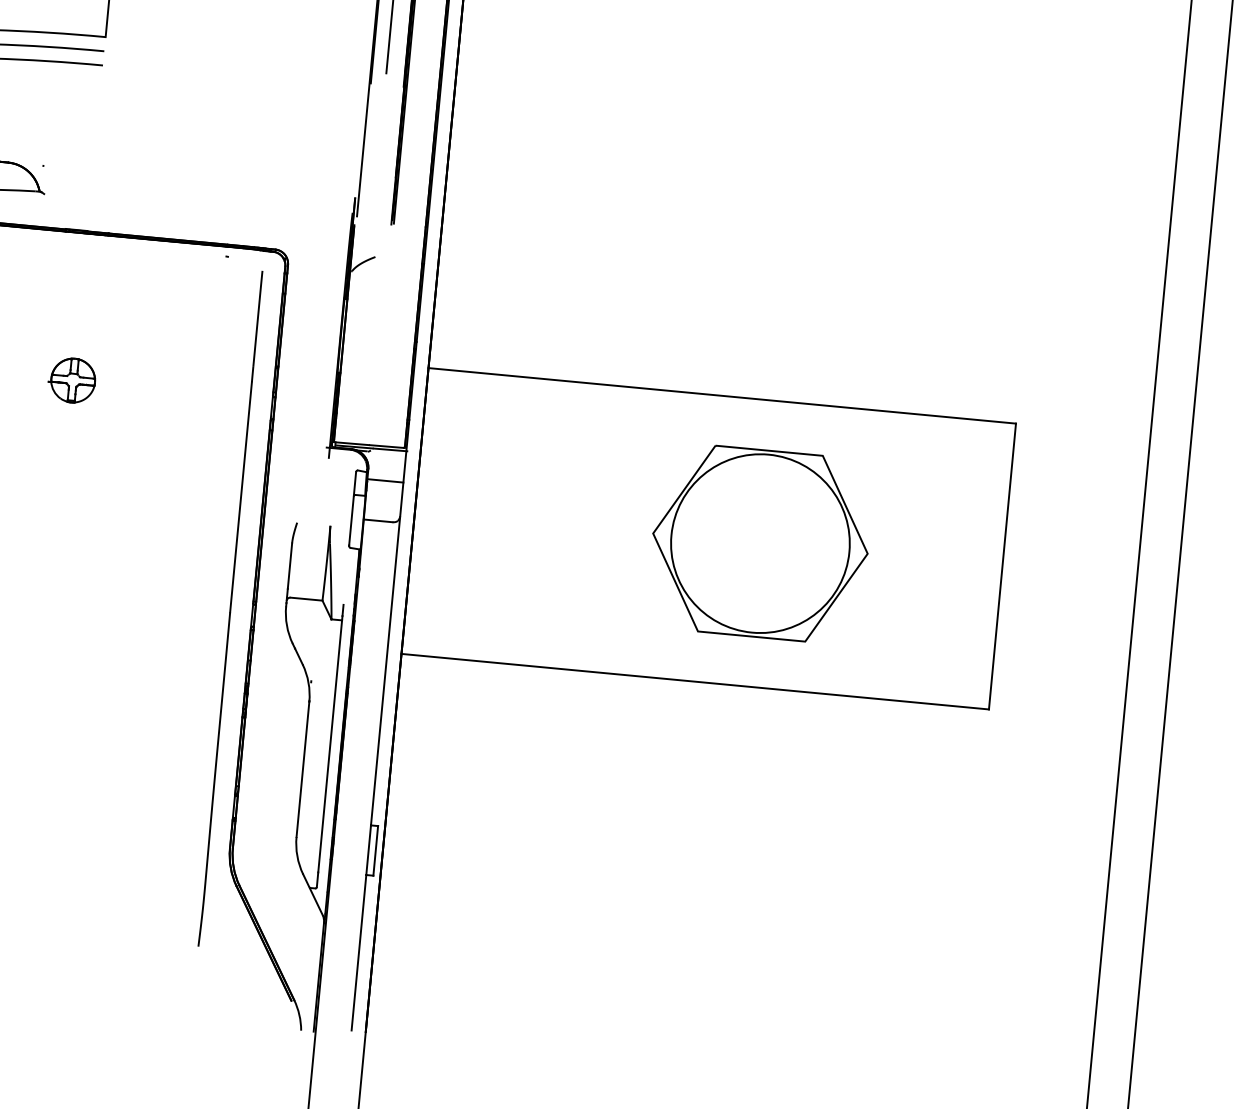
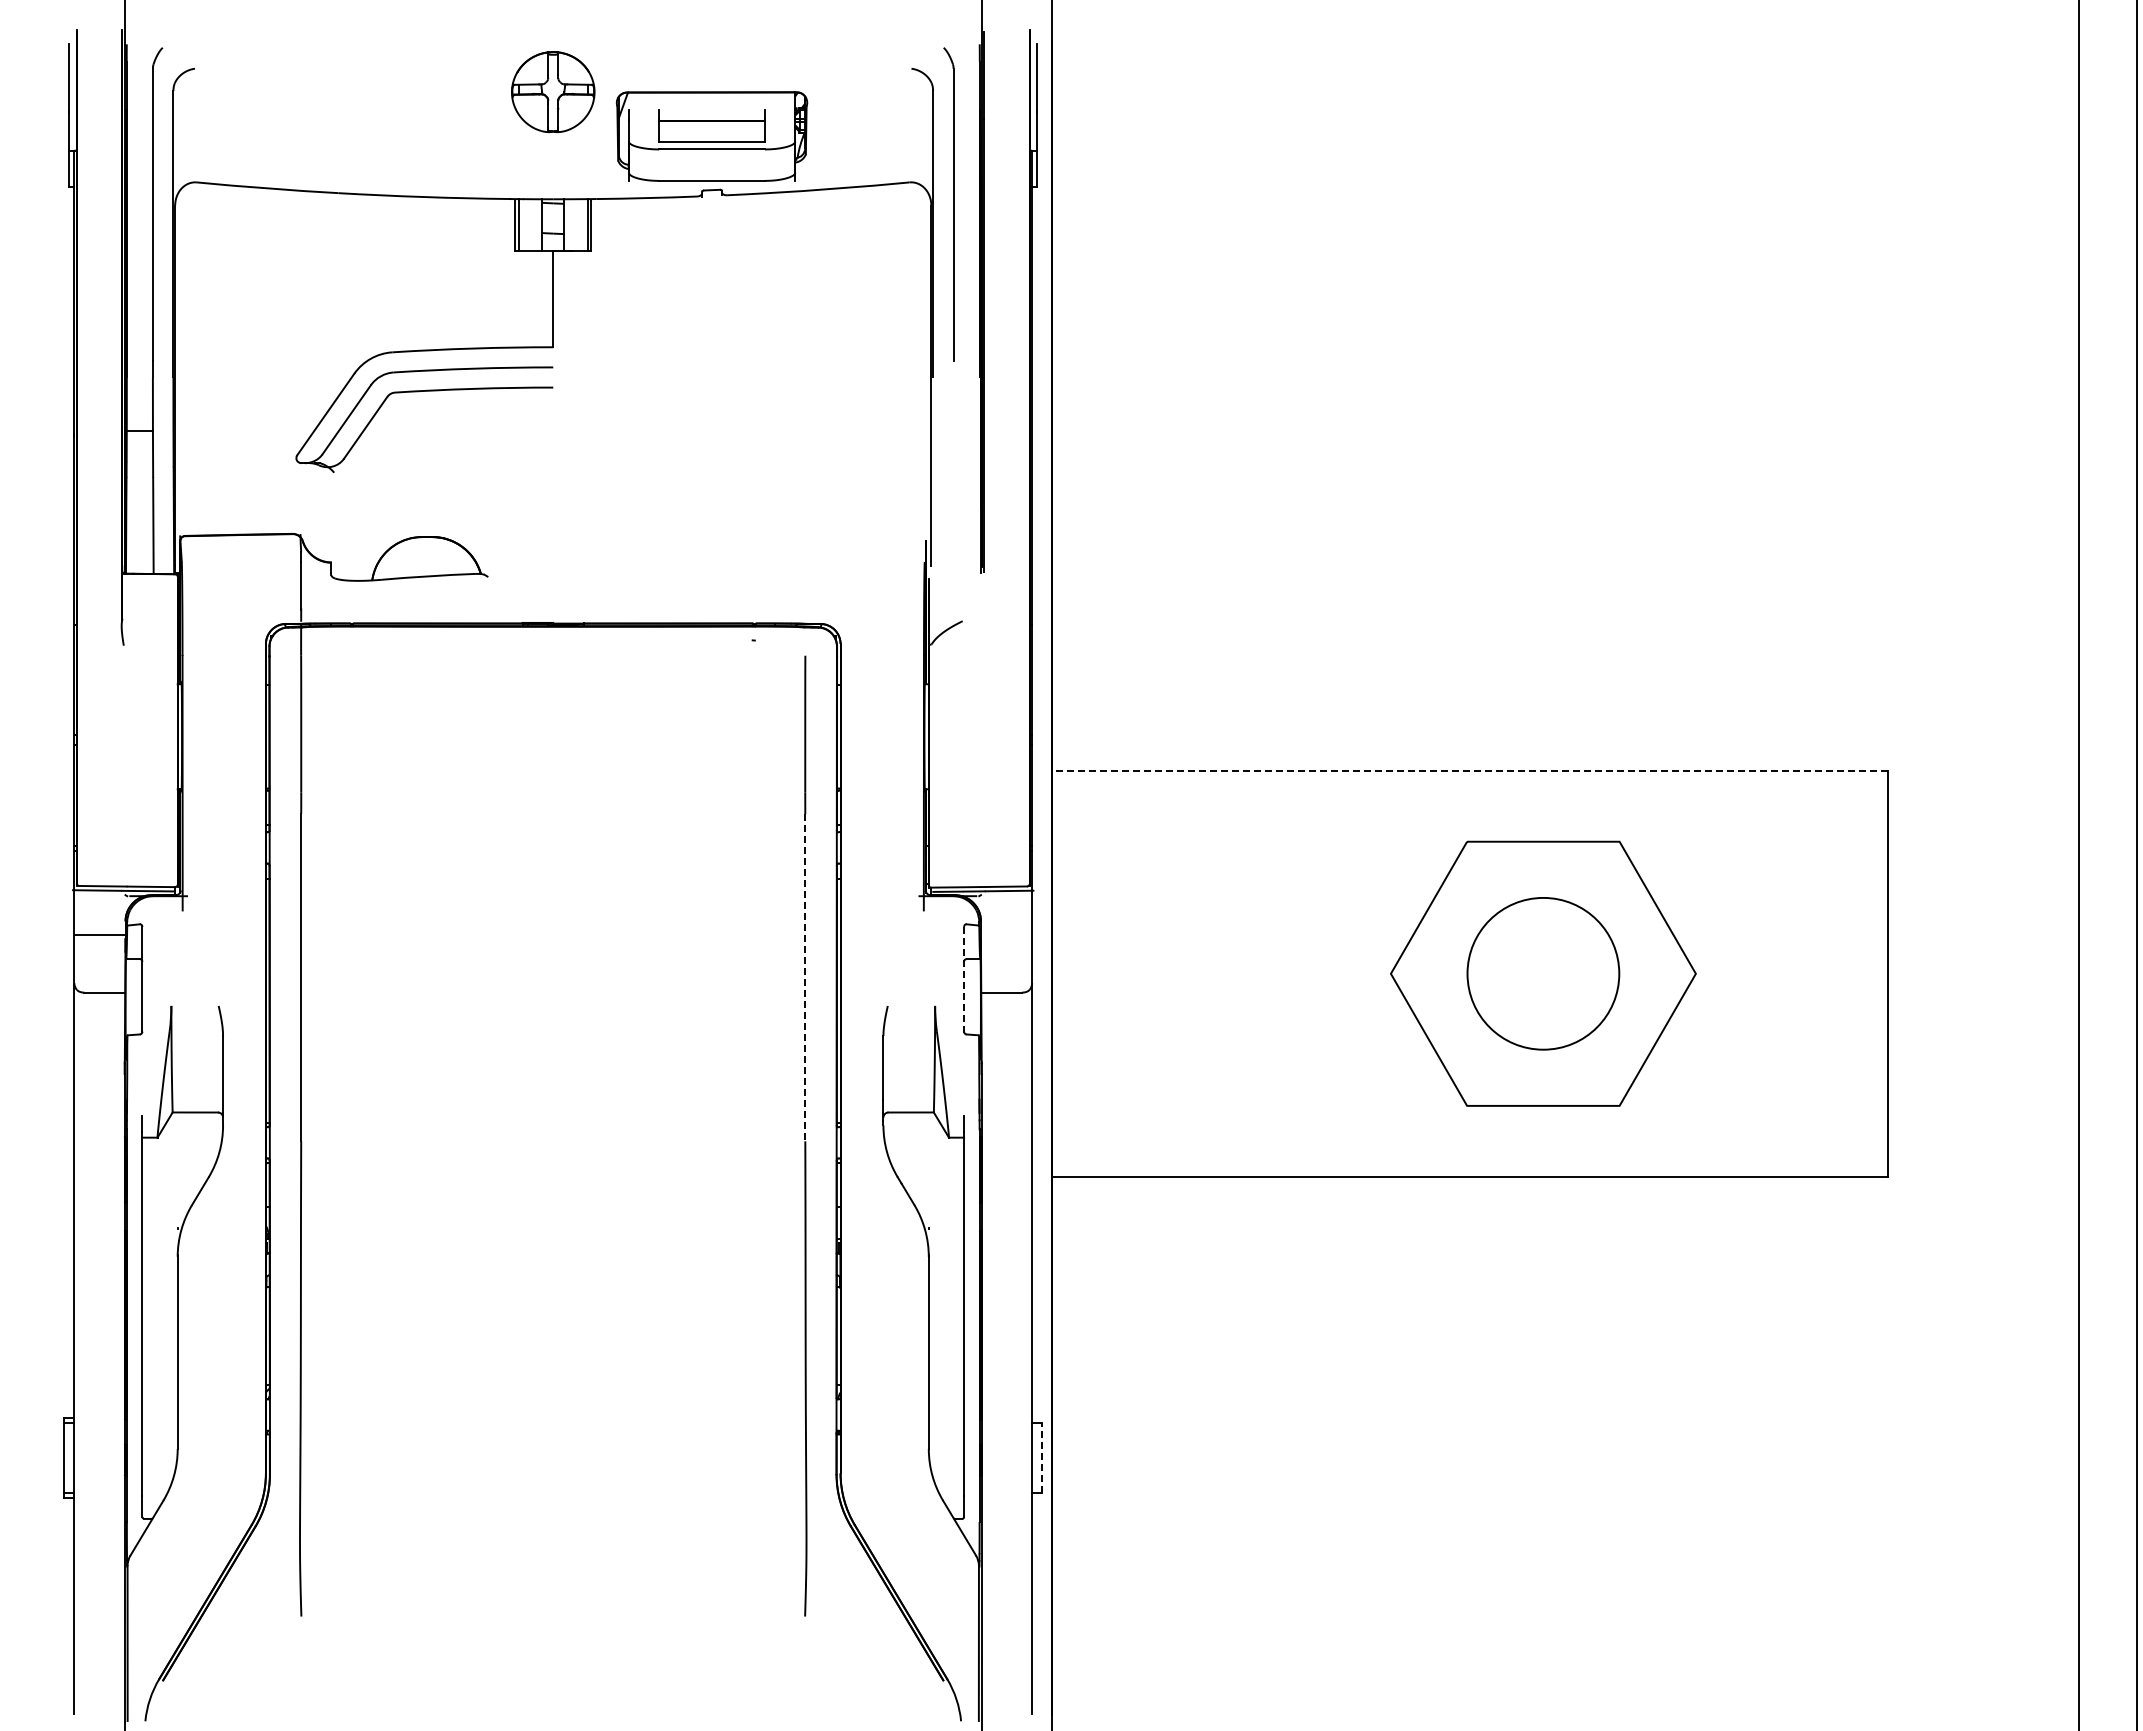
part: (71, 380) -> (551, 835), removed
line: (721, 395) -> (1469, 770), solid -> dashed
line: (385, 481) -> (1006, 935), removed
line: (241, 497) -> (805, 977), solid -> dashed
line: (352, 509) -> (964, 979), solid -> dashed
circle: (759, 543) -> (1542, 973), size x0.6
line: (375, 850) -> (1042, 1457), solid -> dashed

